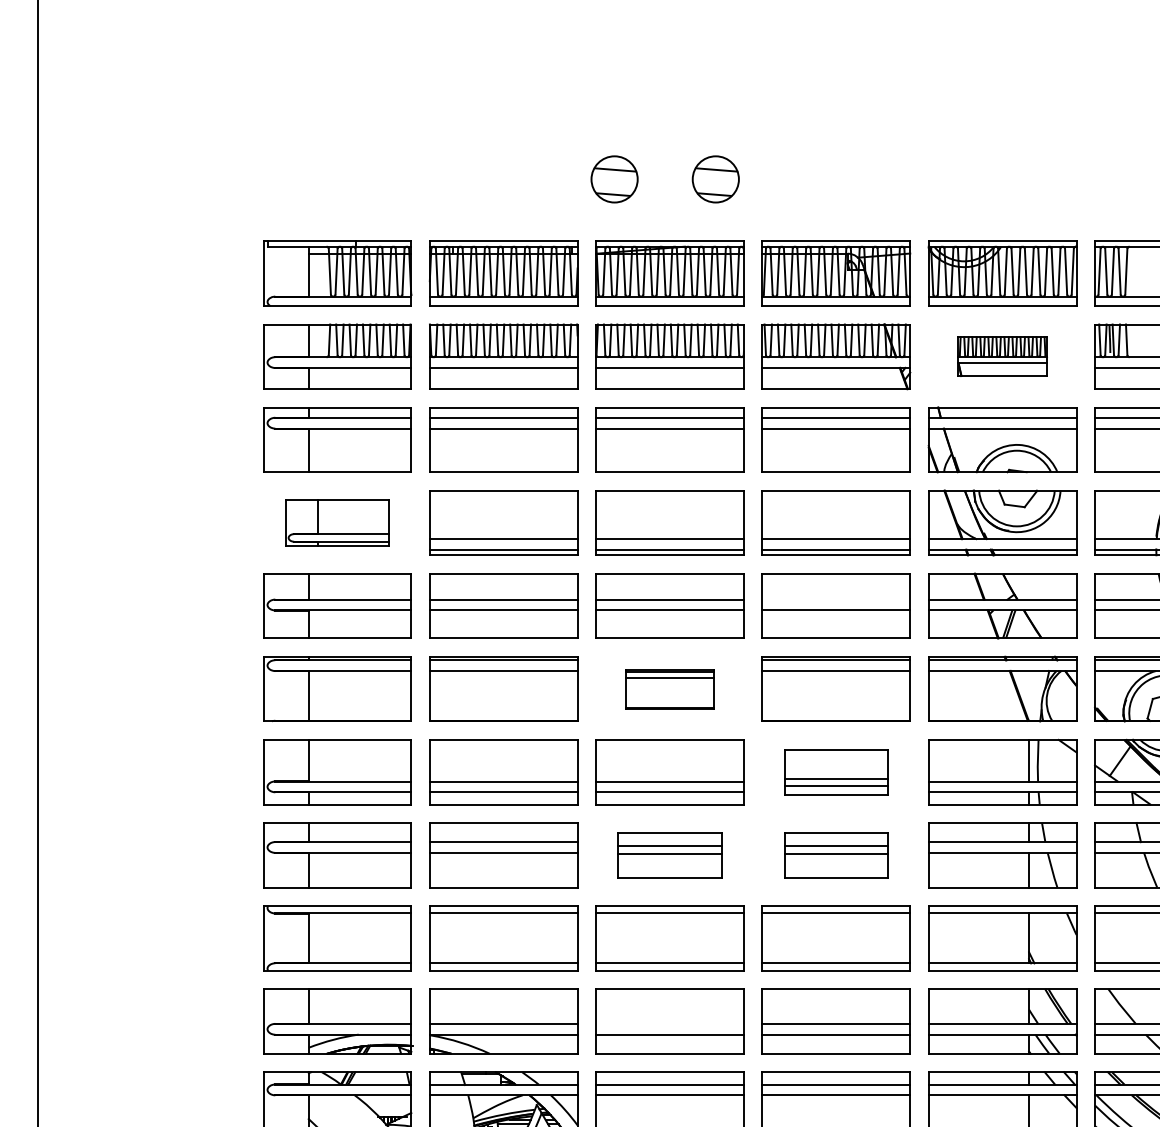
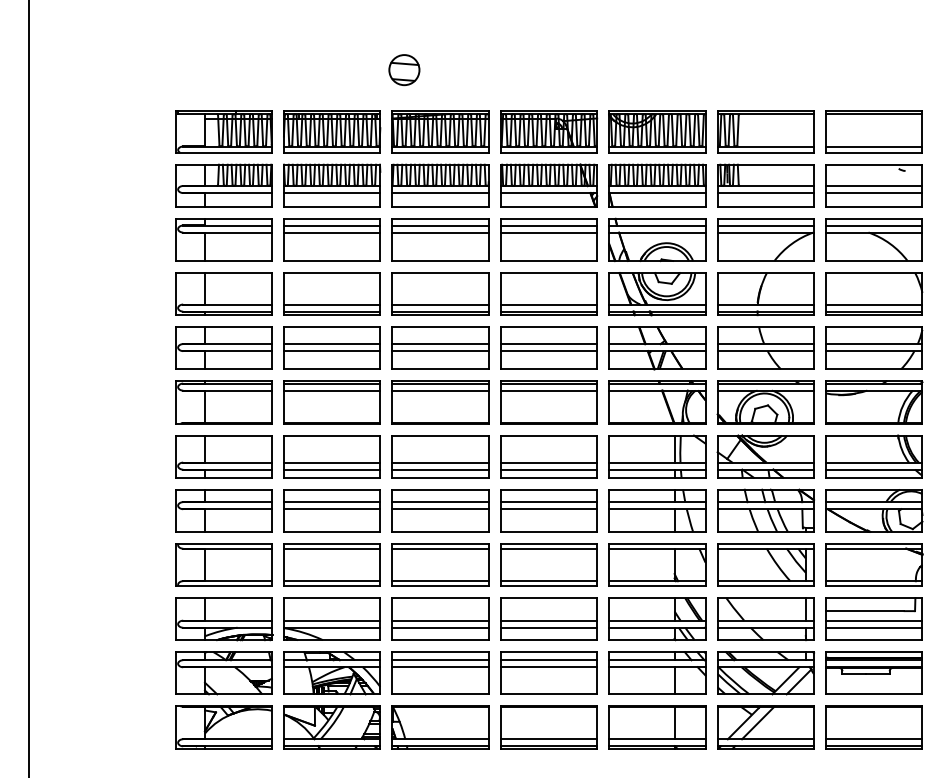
part: (715, 180) -> (470, 70), removed
part: (1002, 356) -> (657, 185), size x1.67
part: (337, 522) -> (223, 293), size x1.43
line: (835, 600) -> (548, 344), added
part: (669, 689) -> (440, 402), size x1.67
part: (835, 772) -> (548, 456), size x1.43
part: (669, 854) -> (440, 510), size x1.43
part: (835, 854) -> (548, 510), size x1.43
line: (669, 1023) -> (440, 620), added

